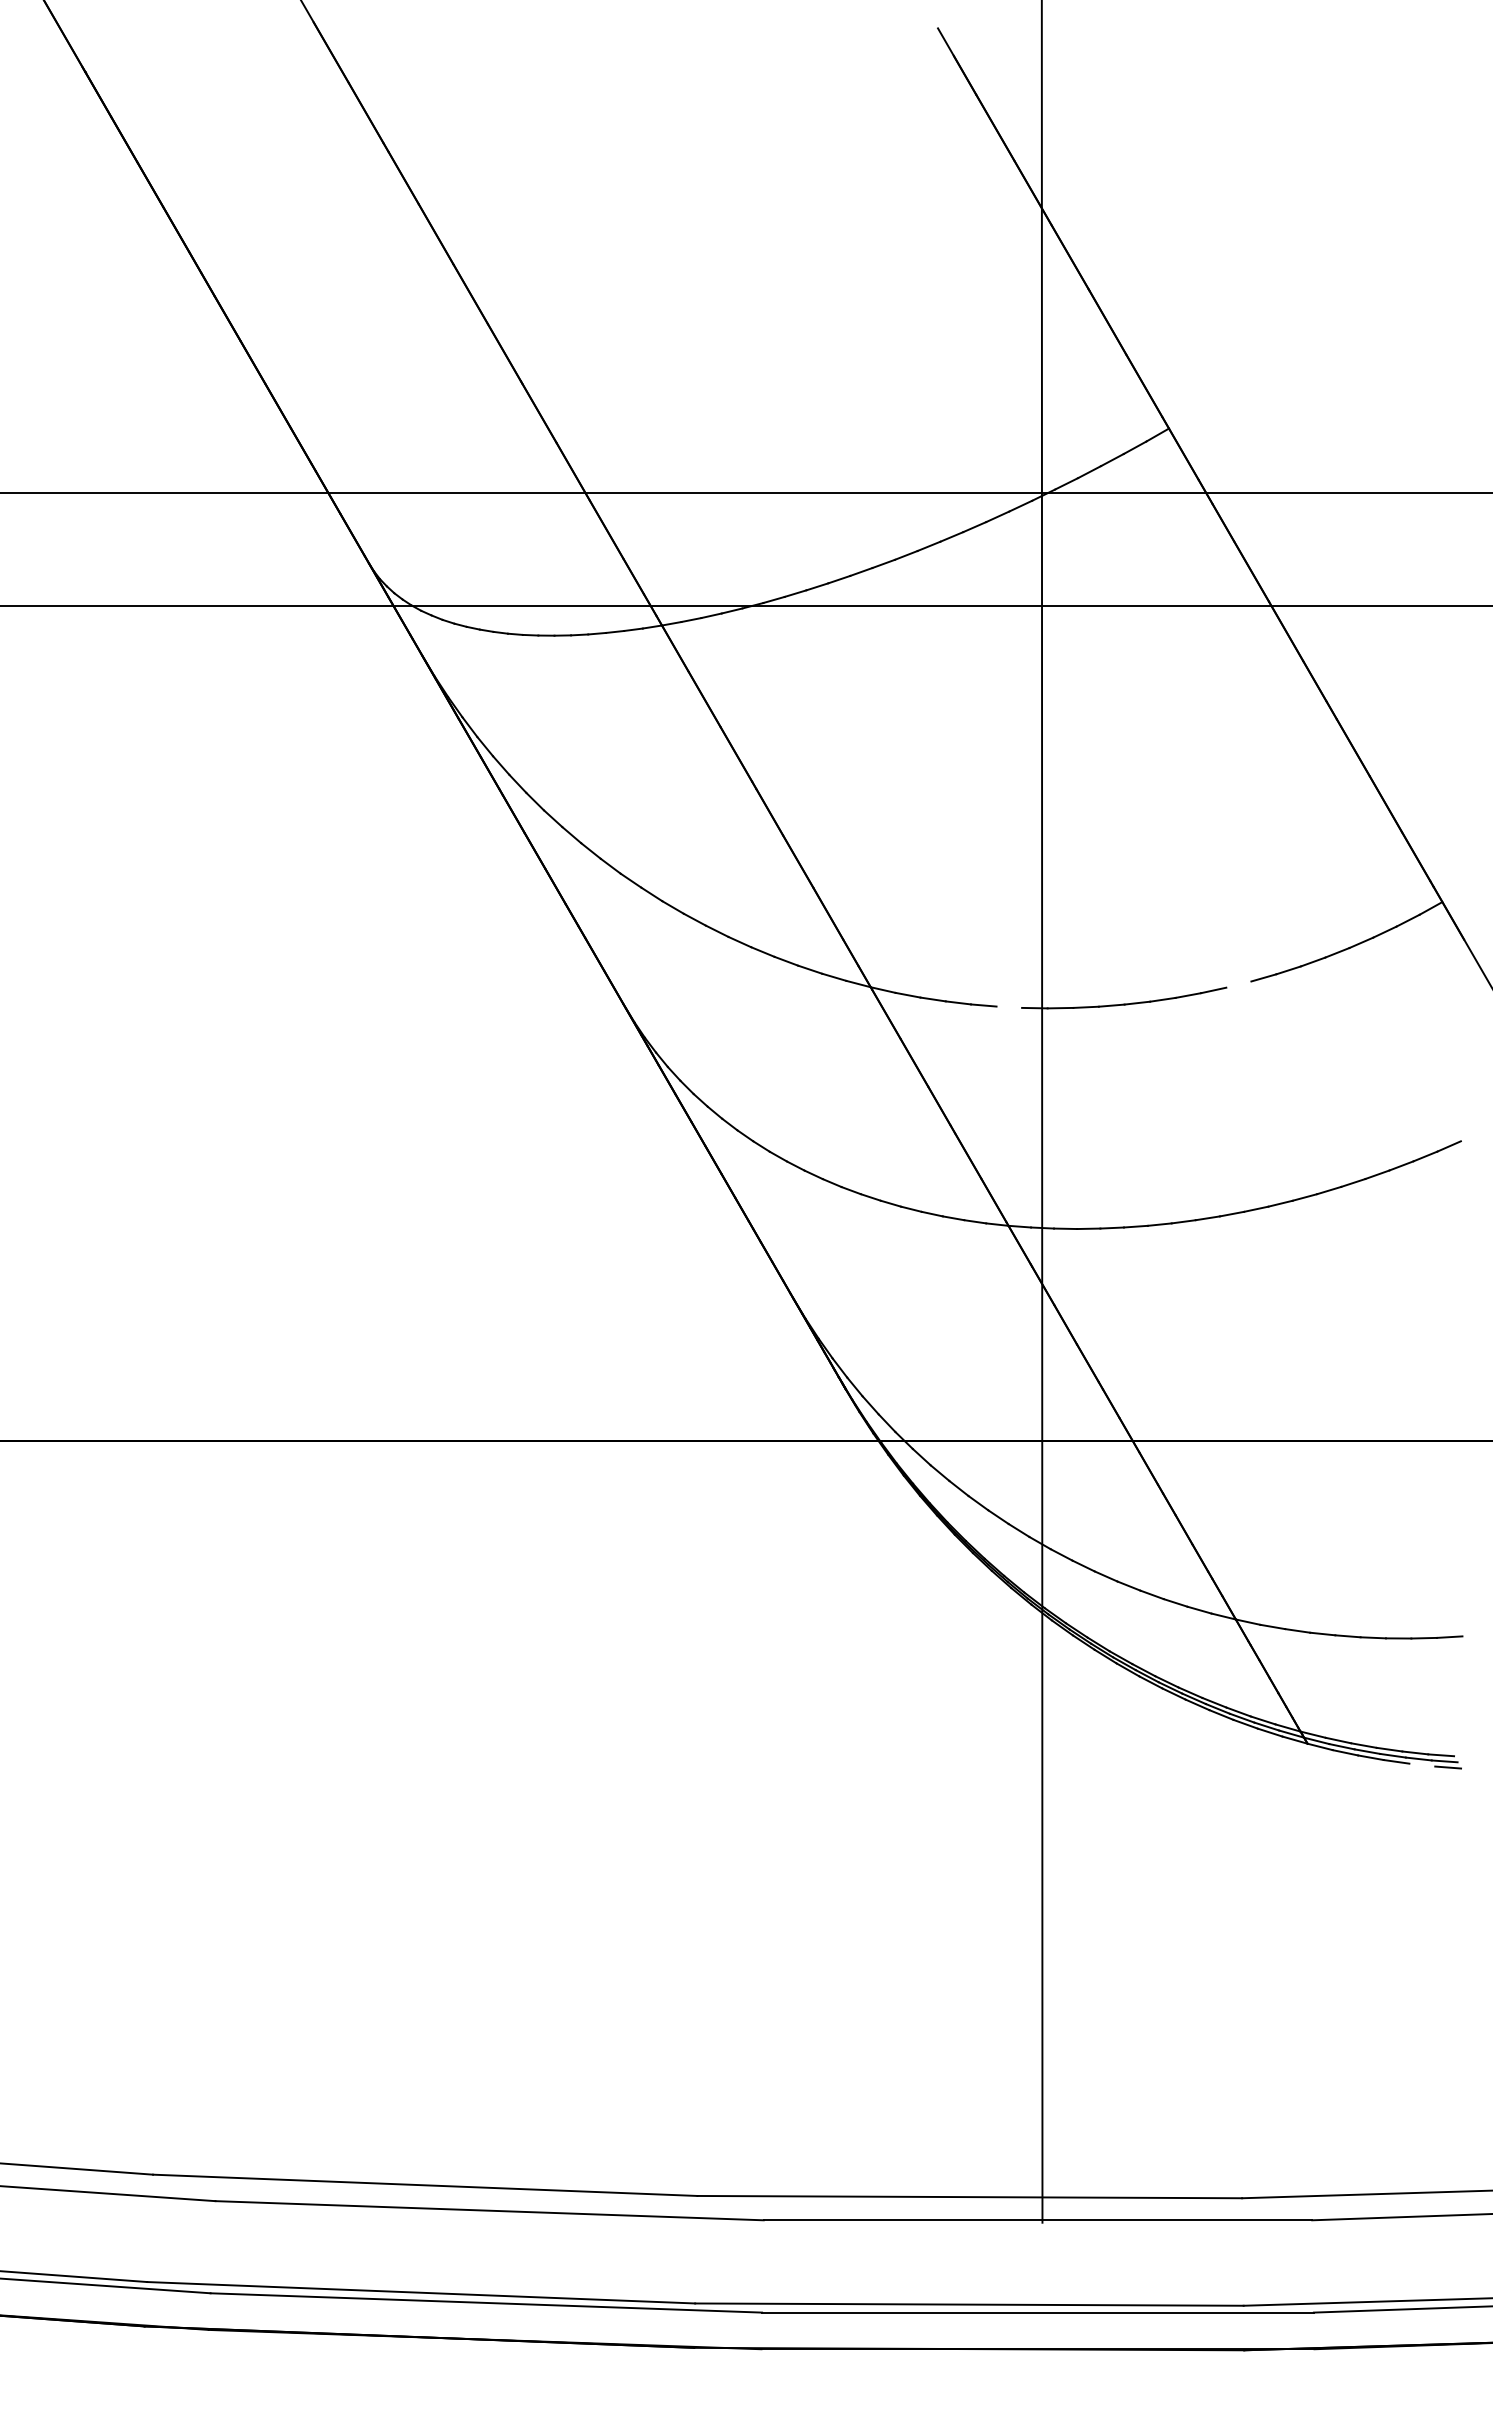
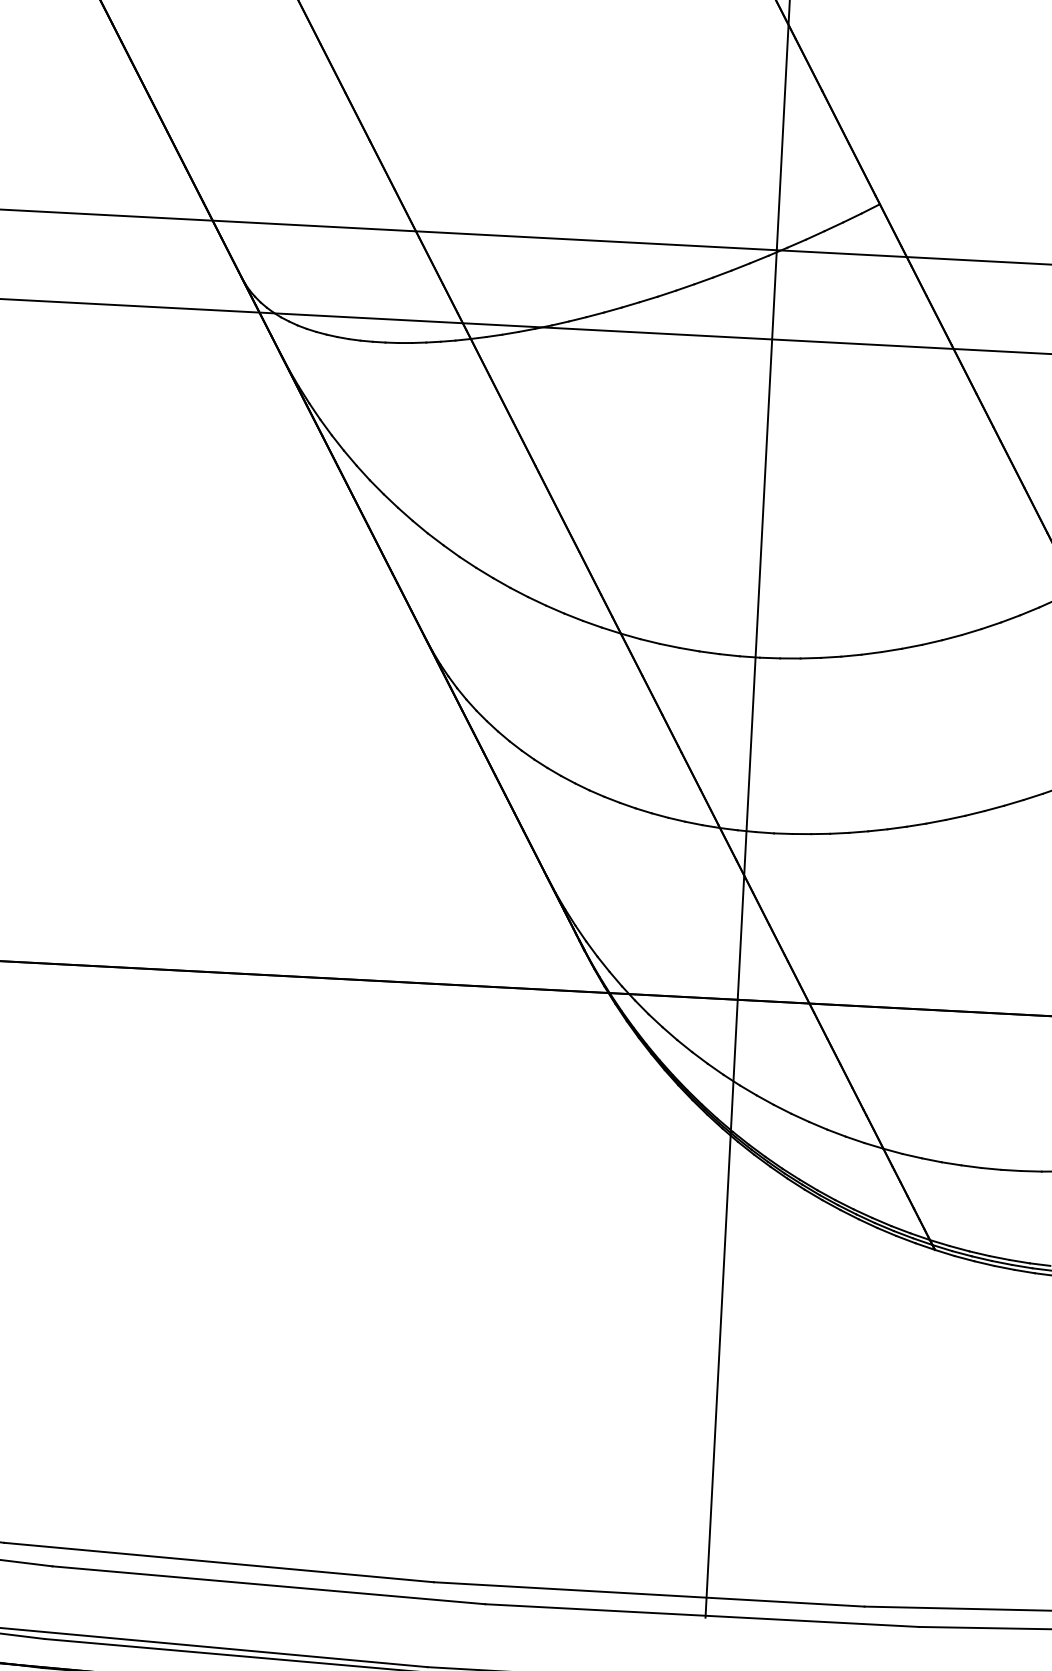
line: (1238, 984) -> (911, 646), added
line: (1009, 1006) -> (729, 654), added
line: (1422, 1764) -> (1025, 1271), added

